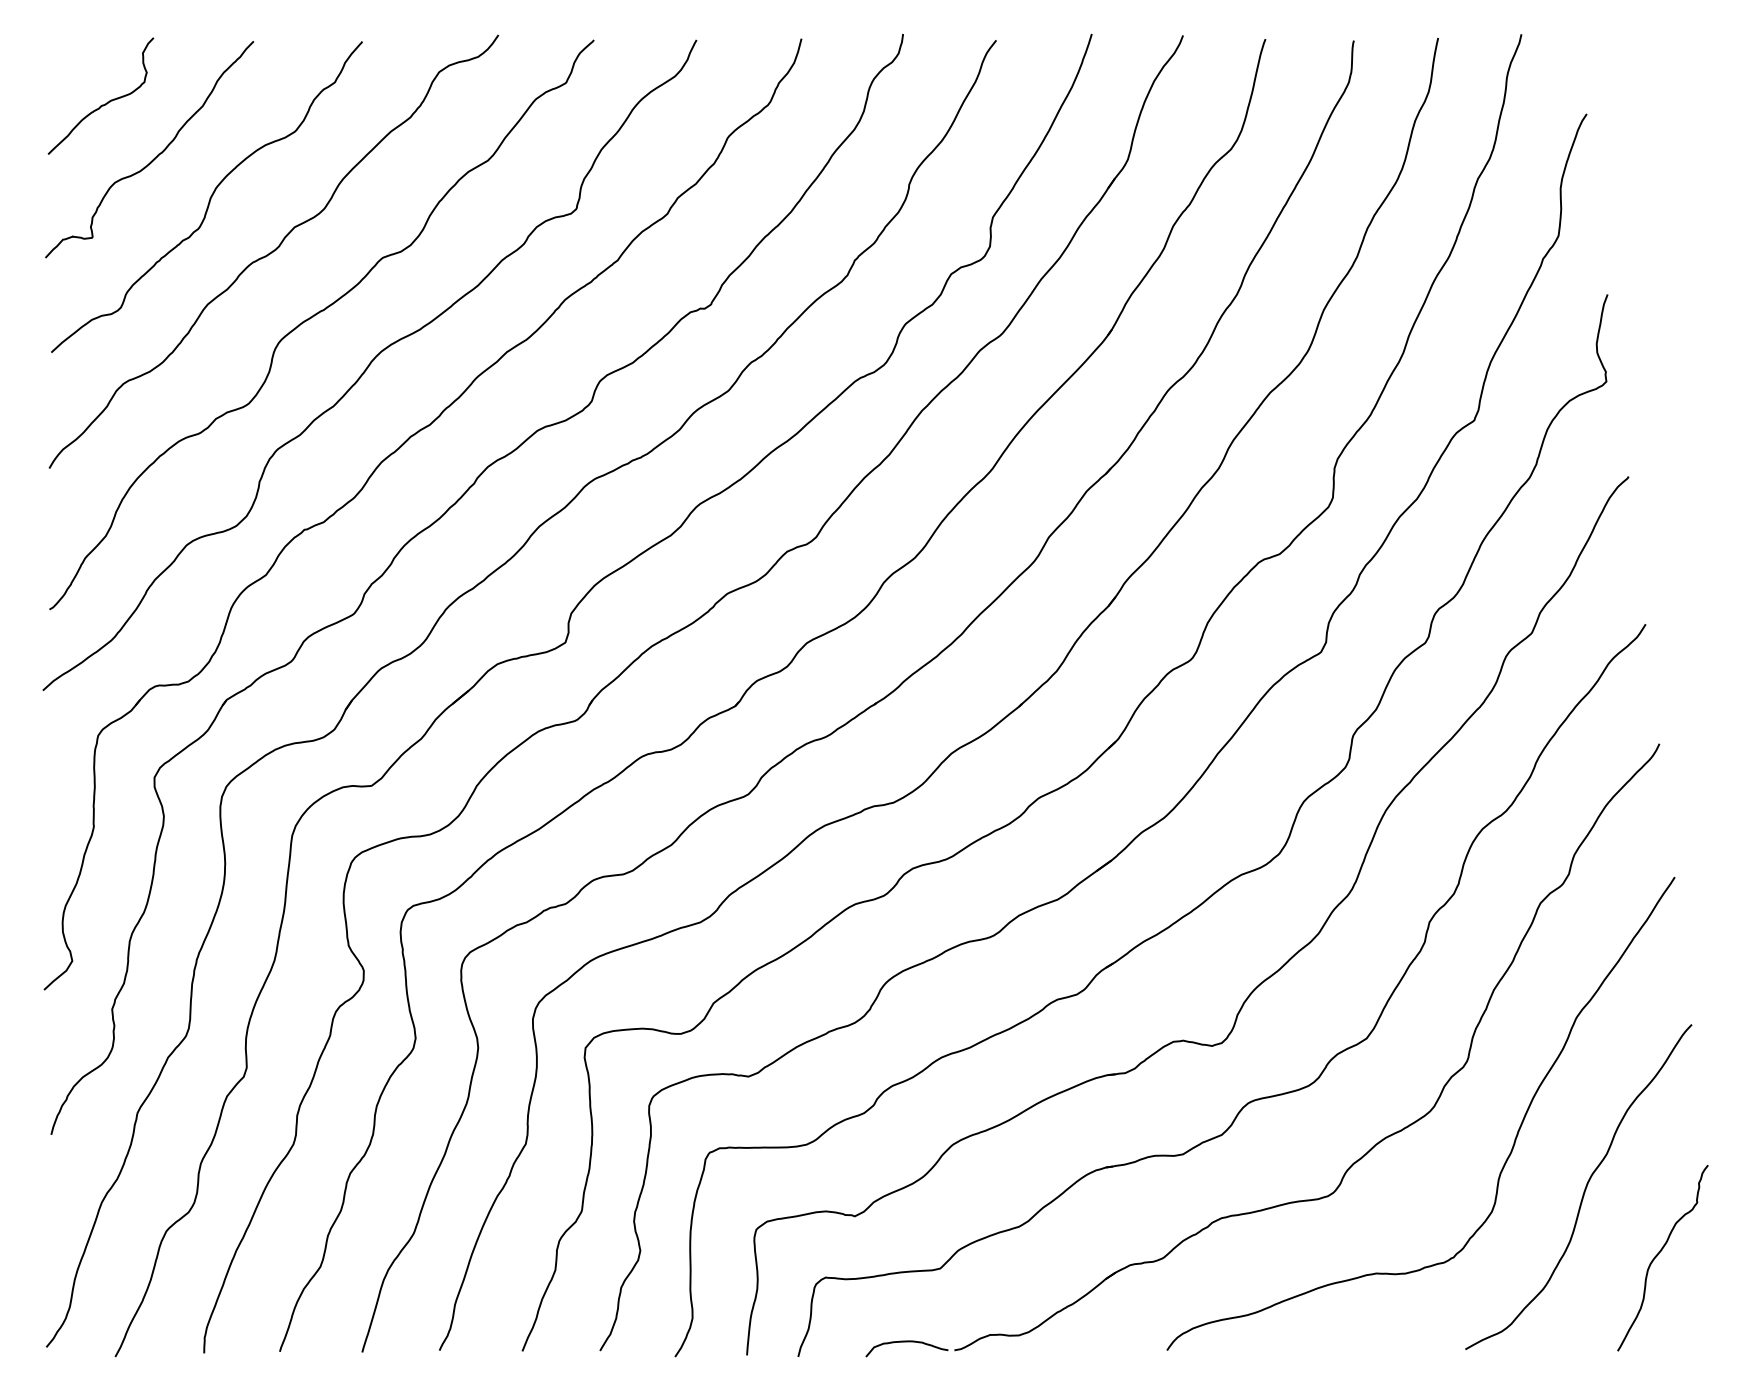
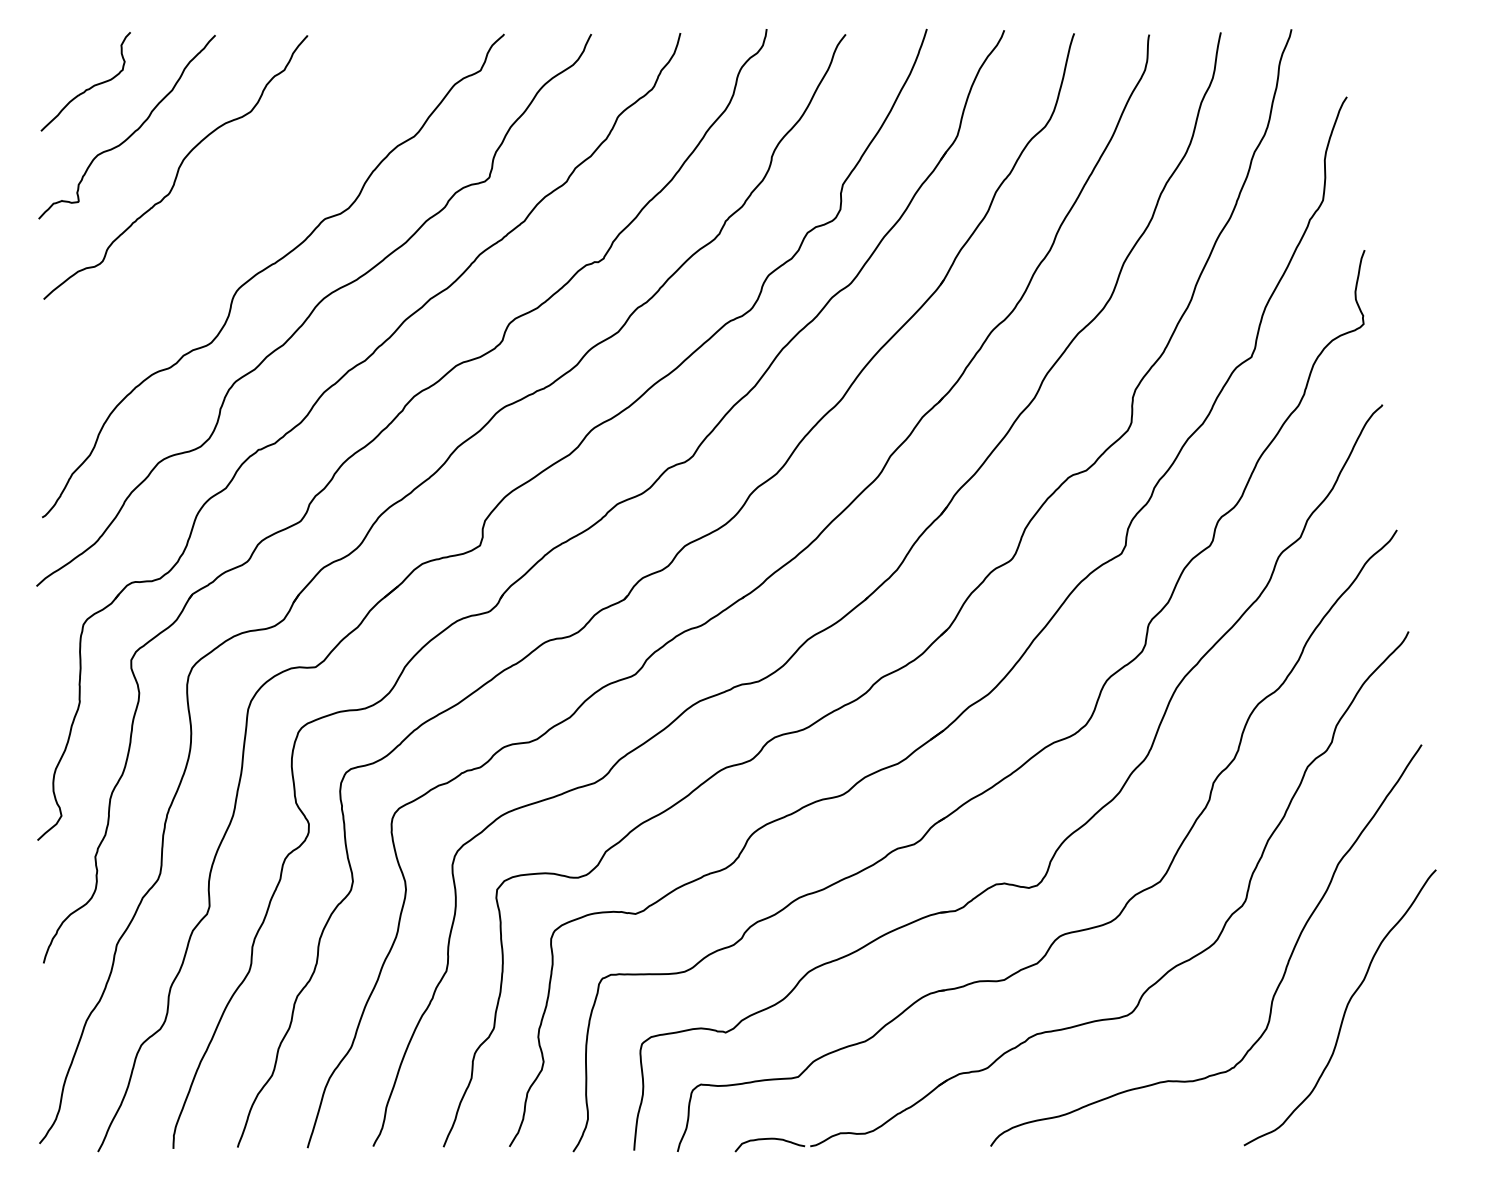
curve: (273, 251) -> (232, 213), removed
curve: (1658, 1255) -> (1407, 1065), removed

